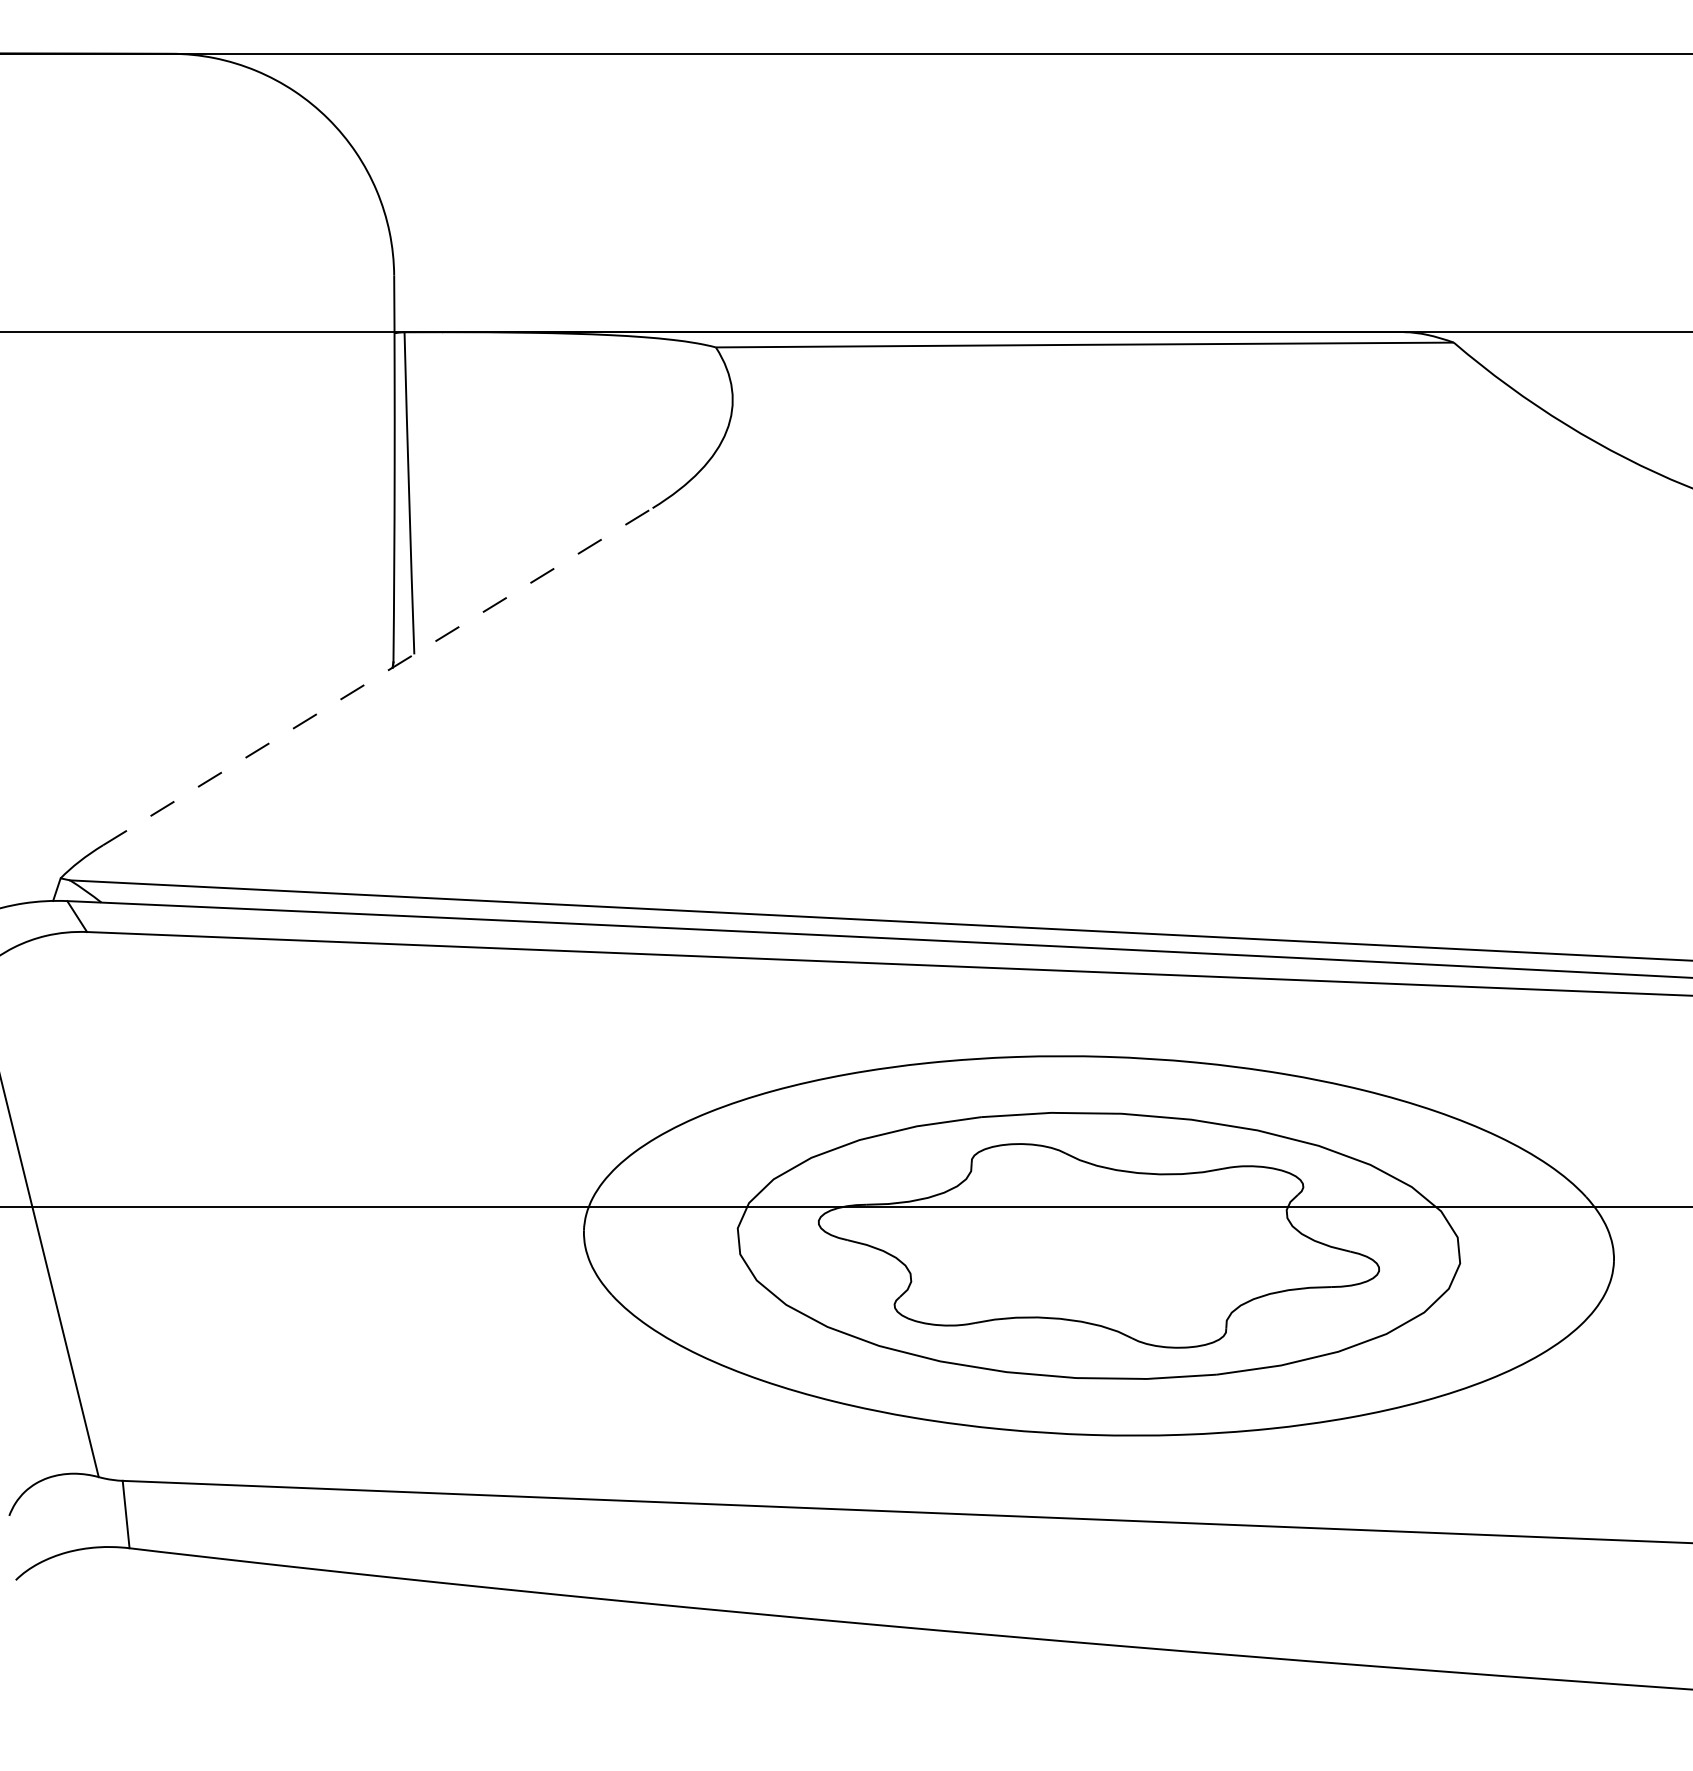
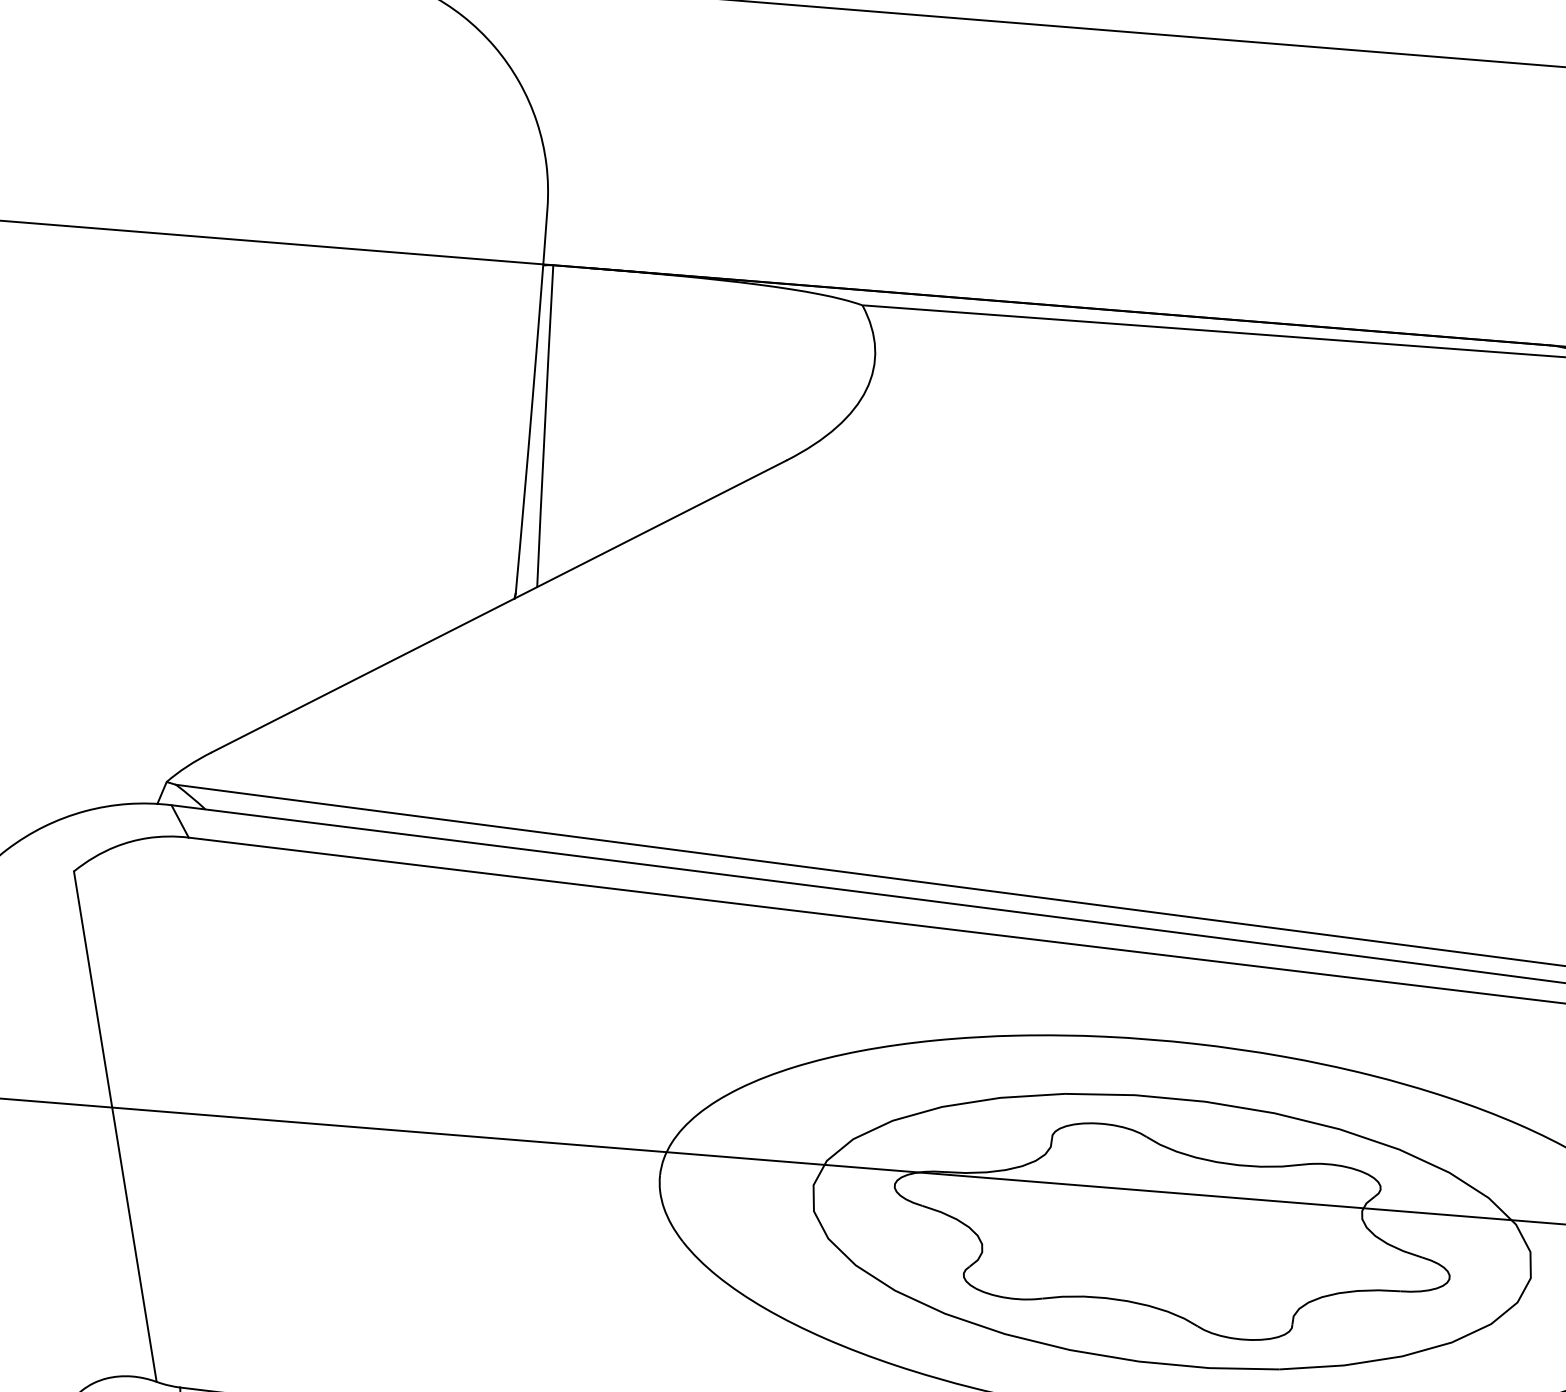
line: (378, 676) -> (499, 606), dashed -> solid

